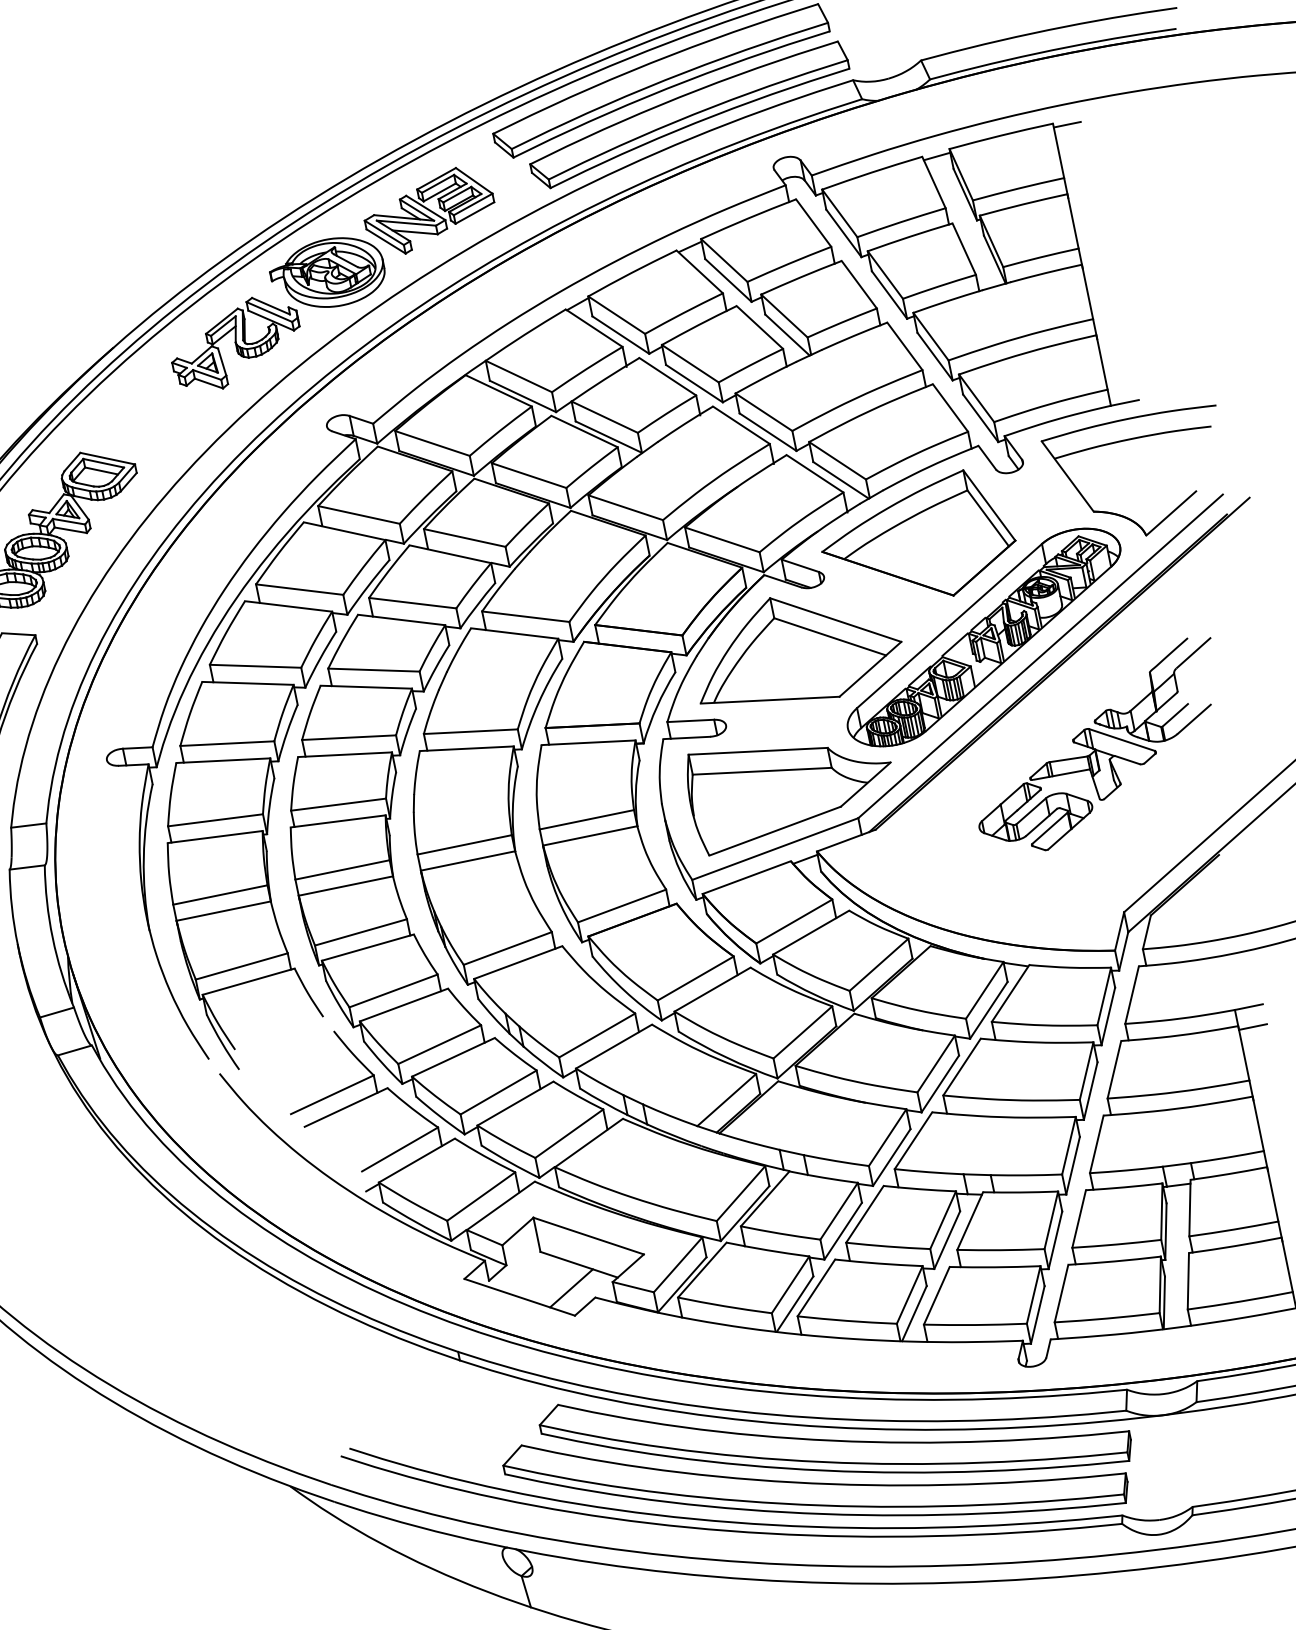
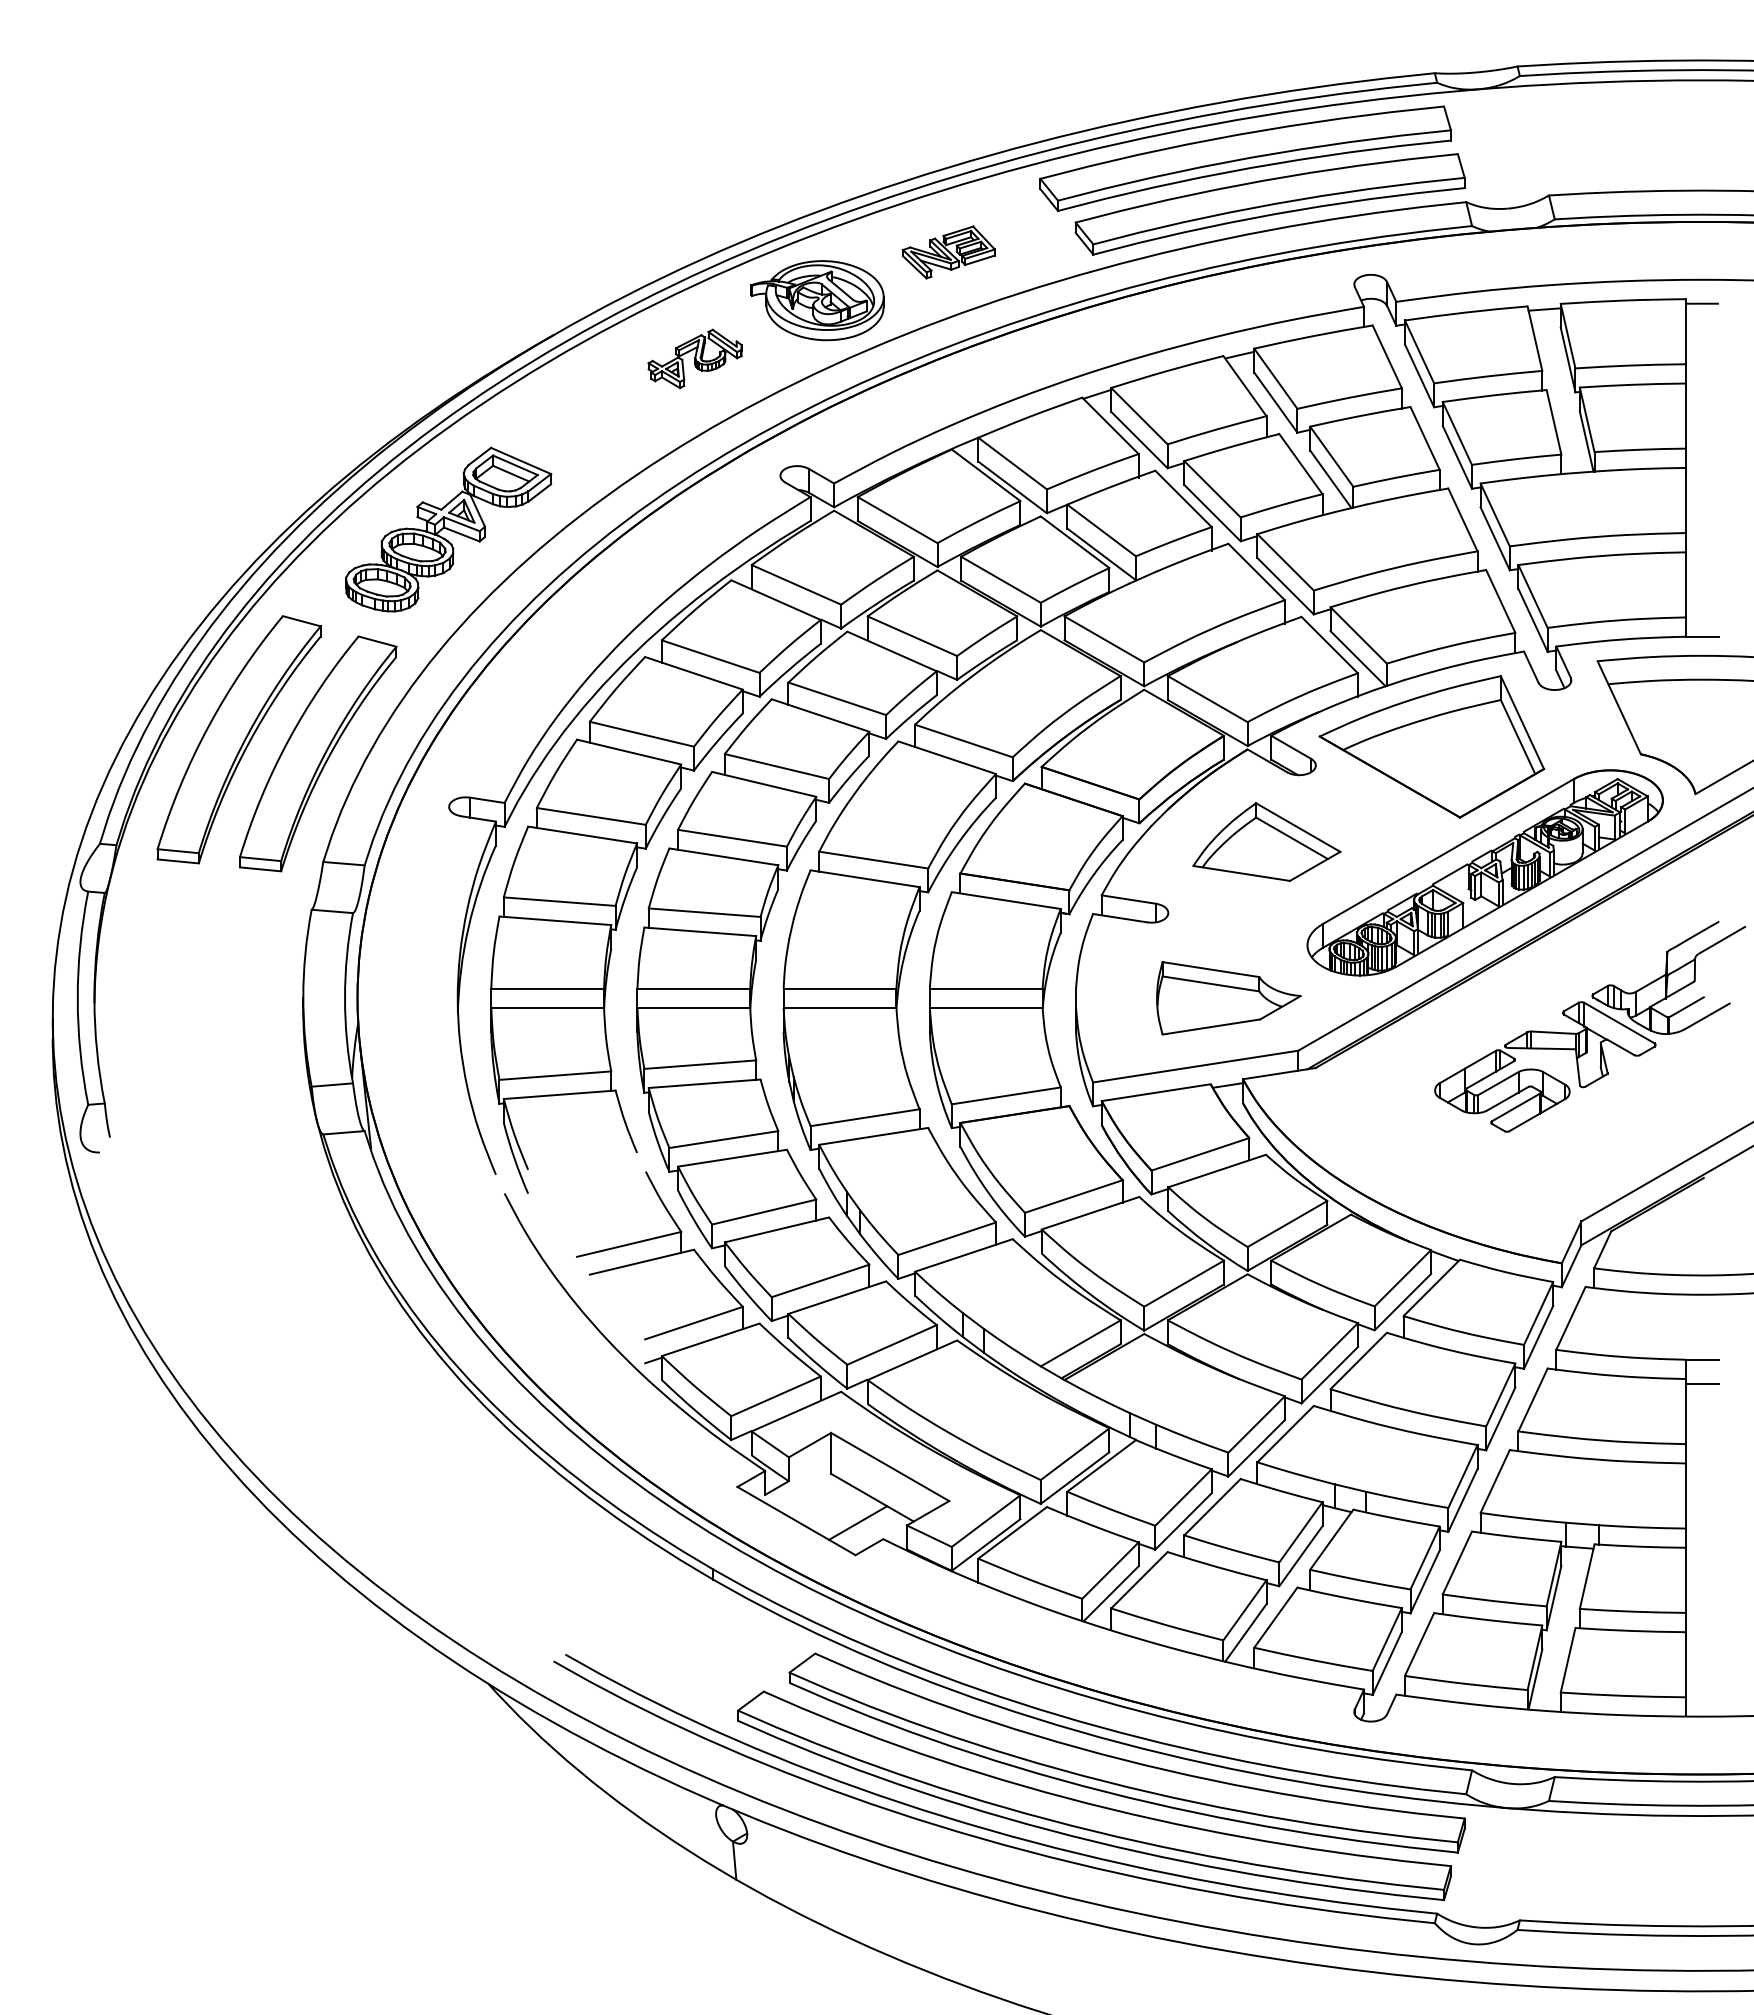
part: (429, 211) -> (948, 252), size x0.6
part: (235, 343) -> (694, 358), size x0.6
part: (795, 648) -> (1266, 841), size x0.6
part: (791, 786) -> (1228, 998), size x0.6

